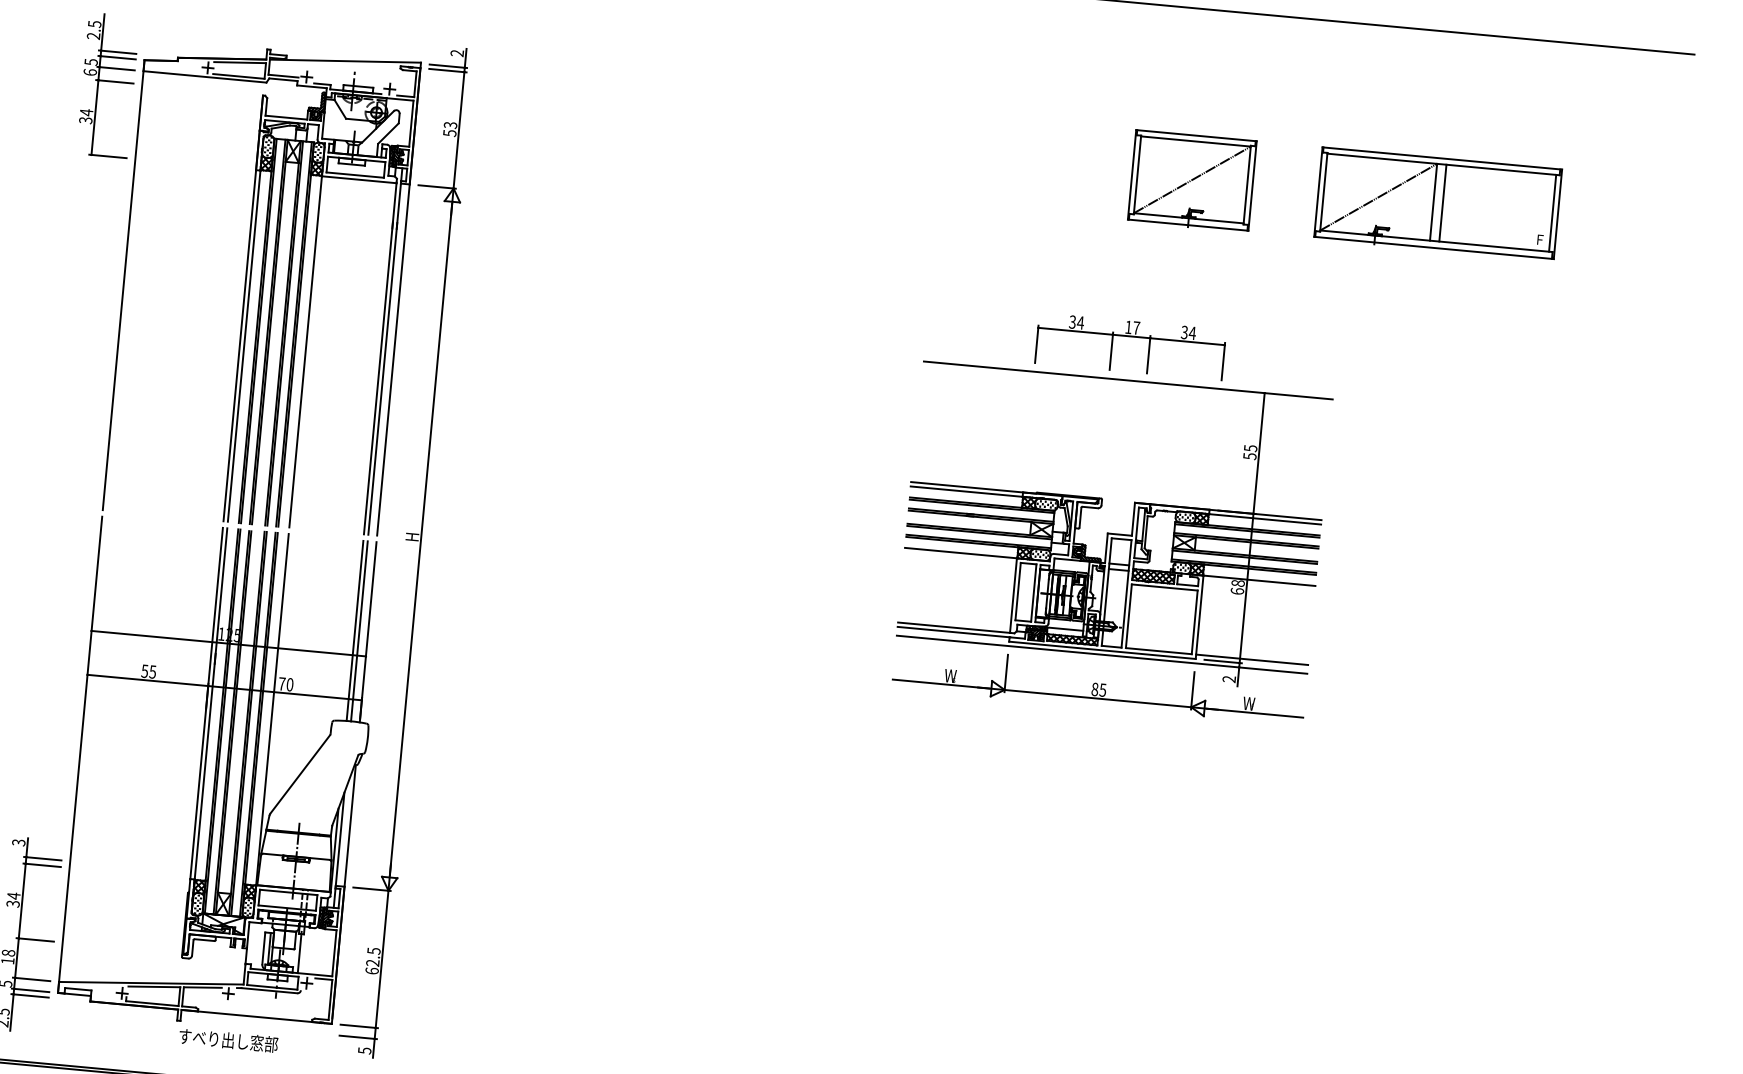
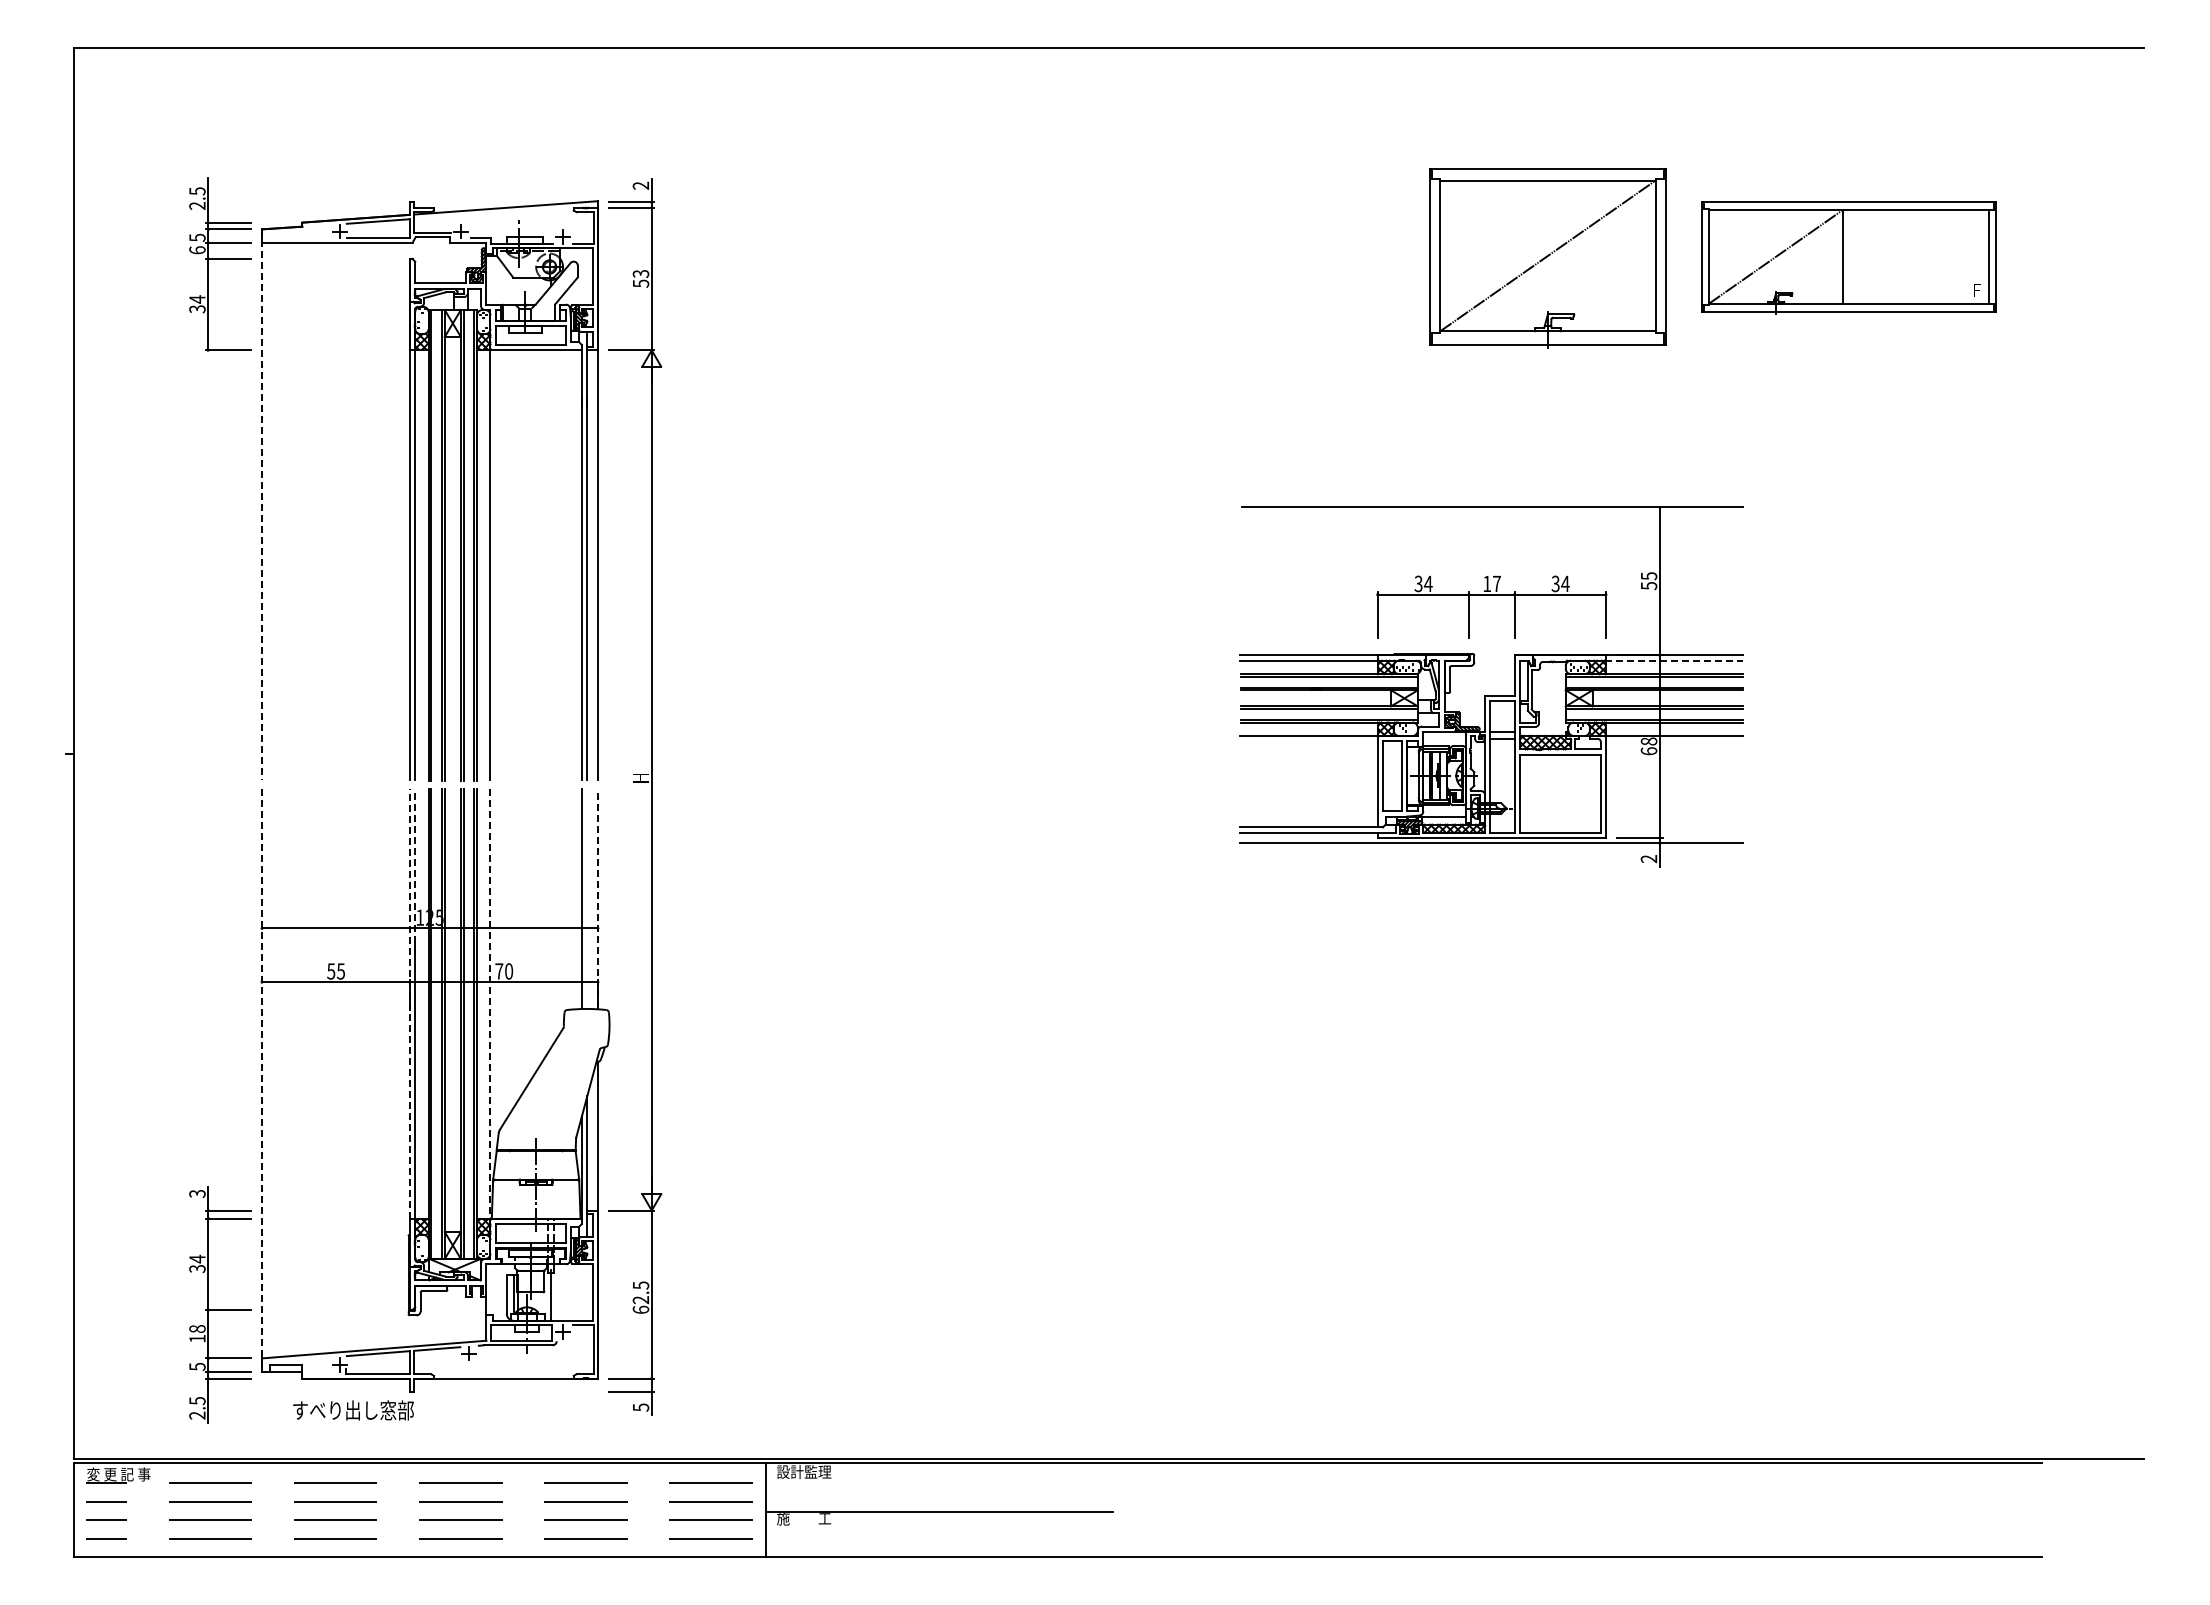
part: (1191, 180) -> (1547, 257), size x1.6
line: (1442, 202) -> (1854, 256), removed
line: (123, 284) -> (261, 504), solid -> dashed
part: (1131, 337) -> (1491, 595), moved
line: (1265, 519) -> (1674, 660), solid -> dashed
line: (221, 596) -> (415, 871), solid -> dashed
line: (359, 631) -> (587, 898), removed
line: (368, 631) -> (598, 898), solid -> dashed
line: (1252, 659) -> (1674, 832), removed
part: (1099, 684) -> (1491, 880), removed
line: (206, 703) -> (409, 1003), solid -> dashed
line: (272, 712) -> (490, 1007), solid -> dashed
line: (79, 755) -> (261, 1080), solid -> dashed
text: (228, 1040) -> (353, 1410), moved

